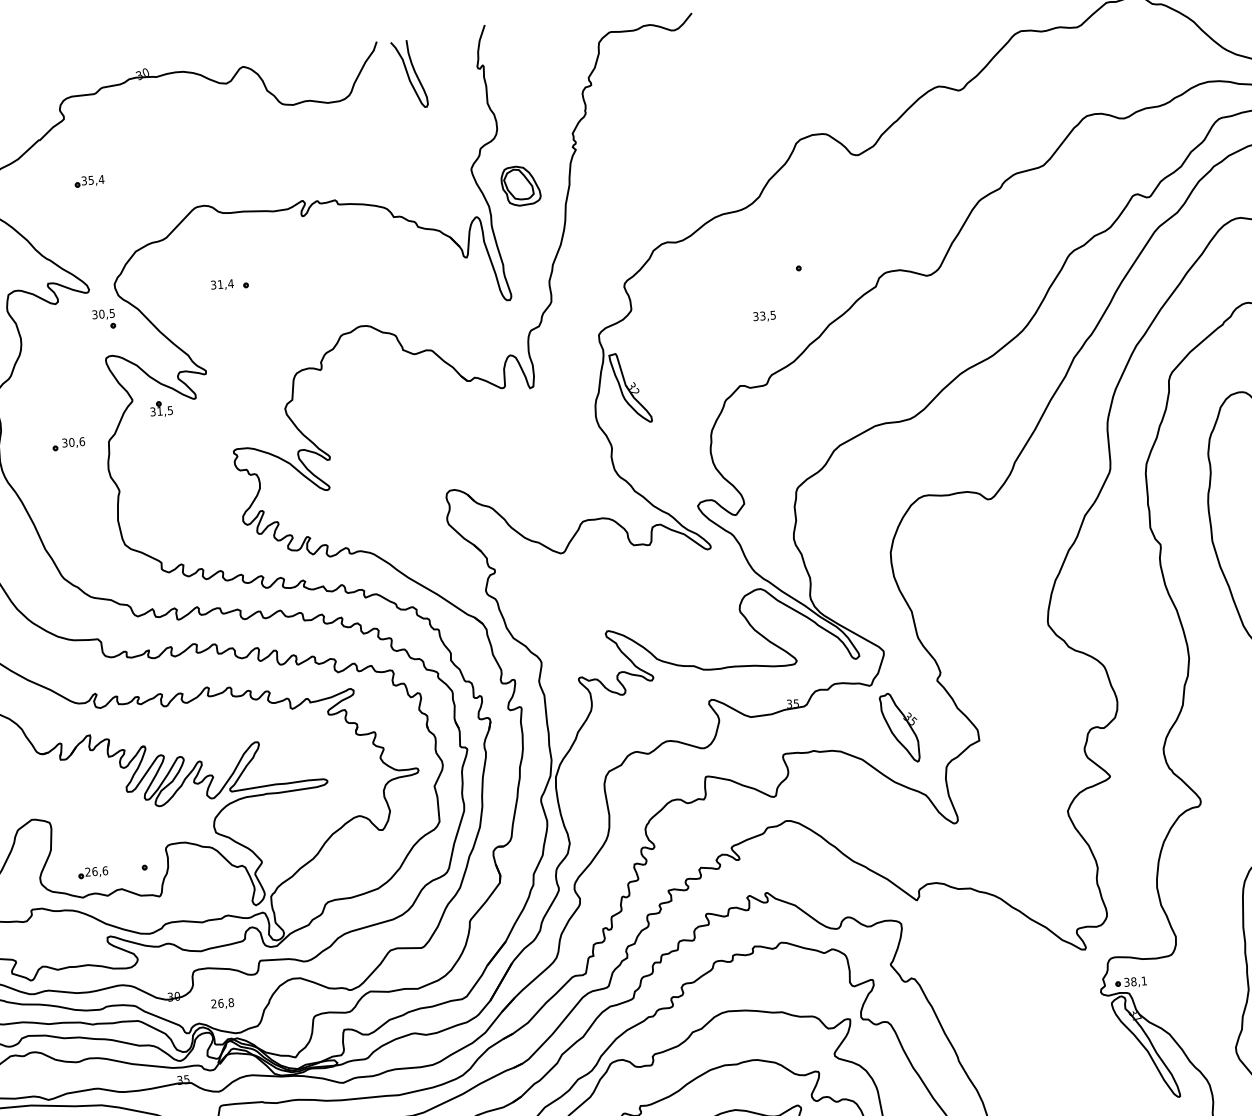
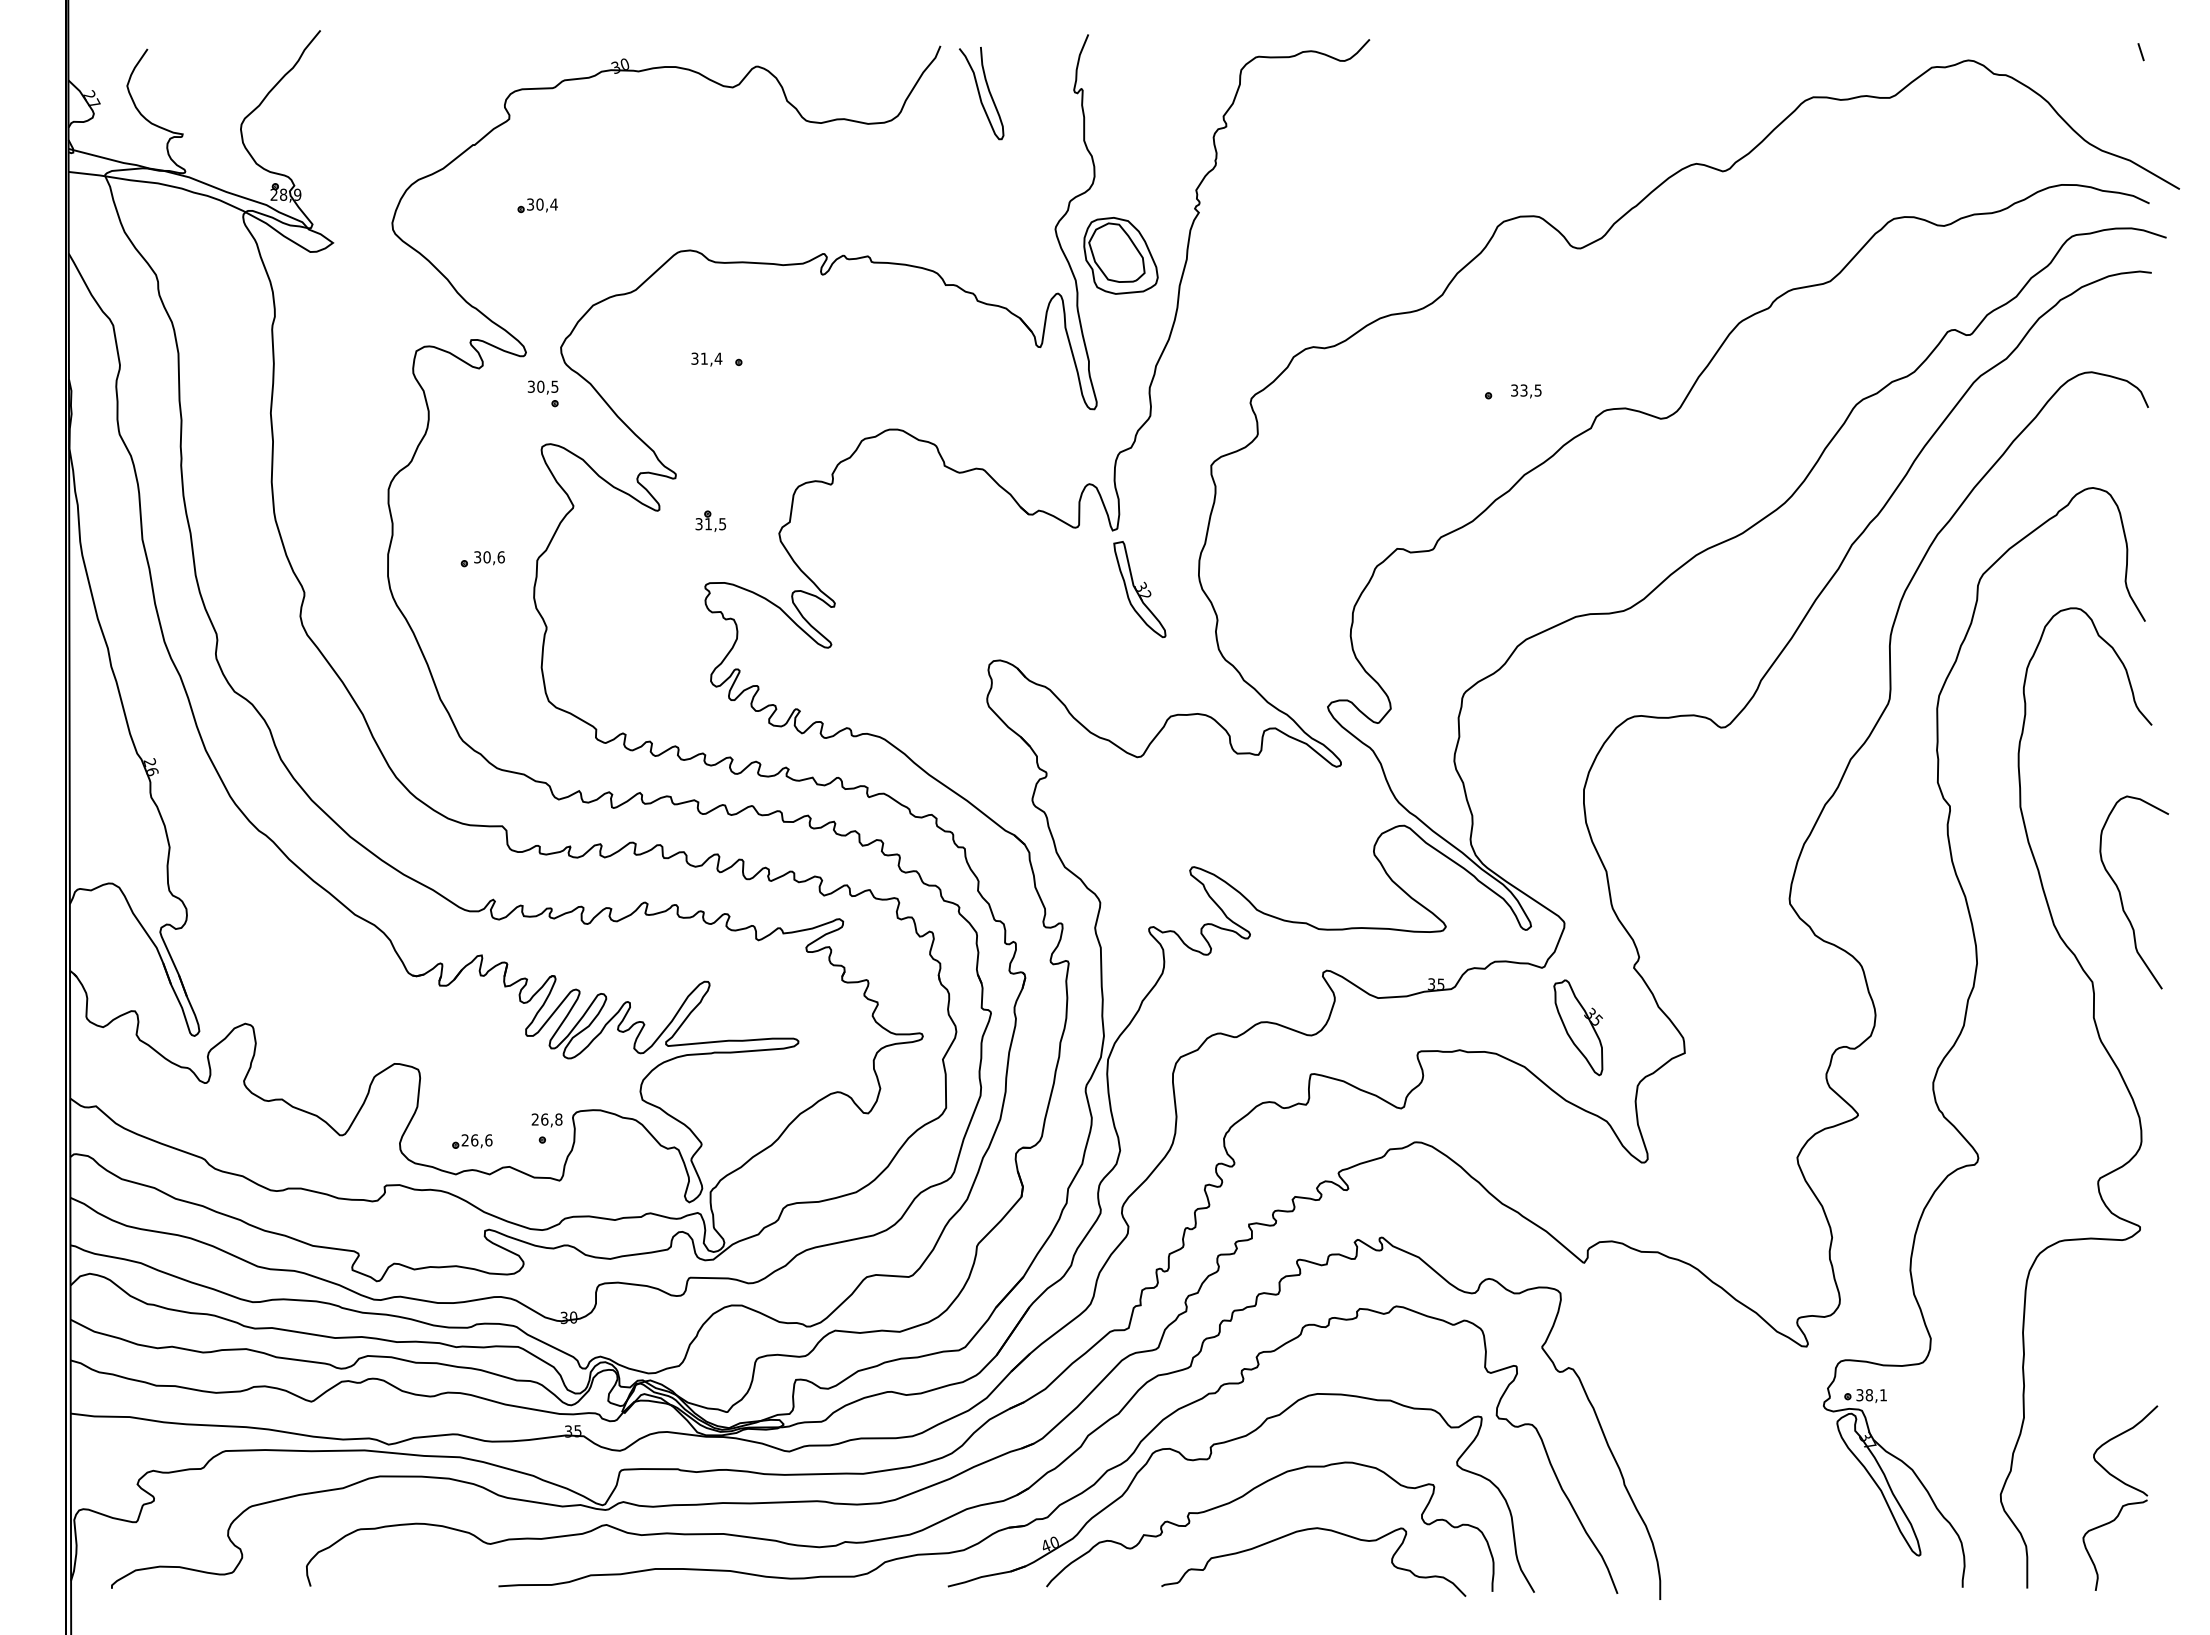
text: (90, 180) -> (539, 204), 35,4 -> 30,4
part: (520, 185) -> (1120, 255), size x1.43
text: (764, 316) -> (1526, 391), moved
part: (630, 388) -> (1139, 589), moved
part: (161, 408) -> (710, 520), moved
text: (222, 1004) -> (546, 1120), moved

